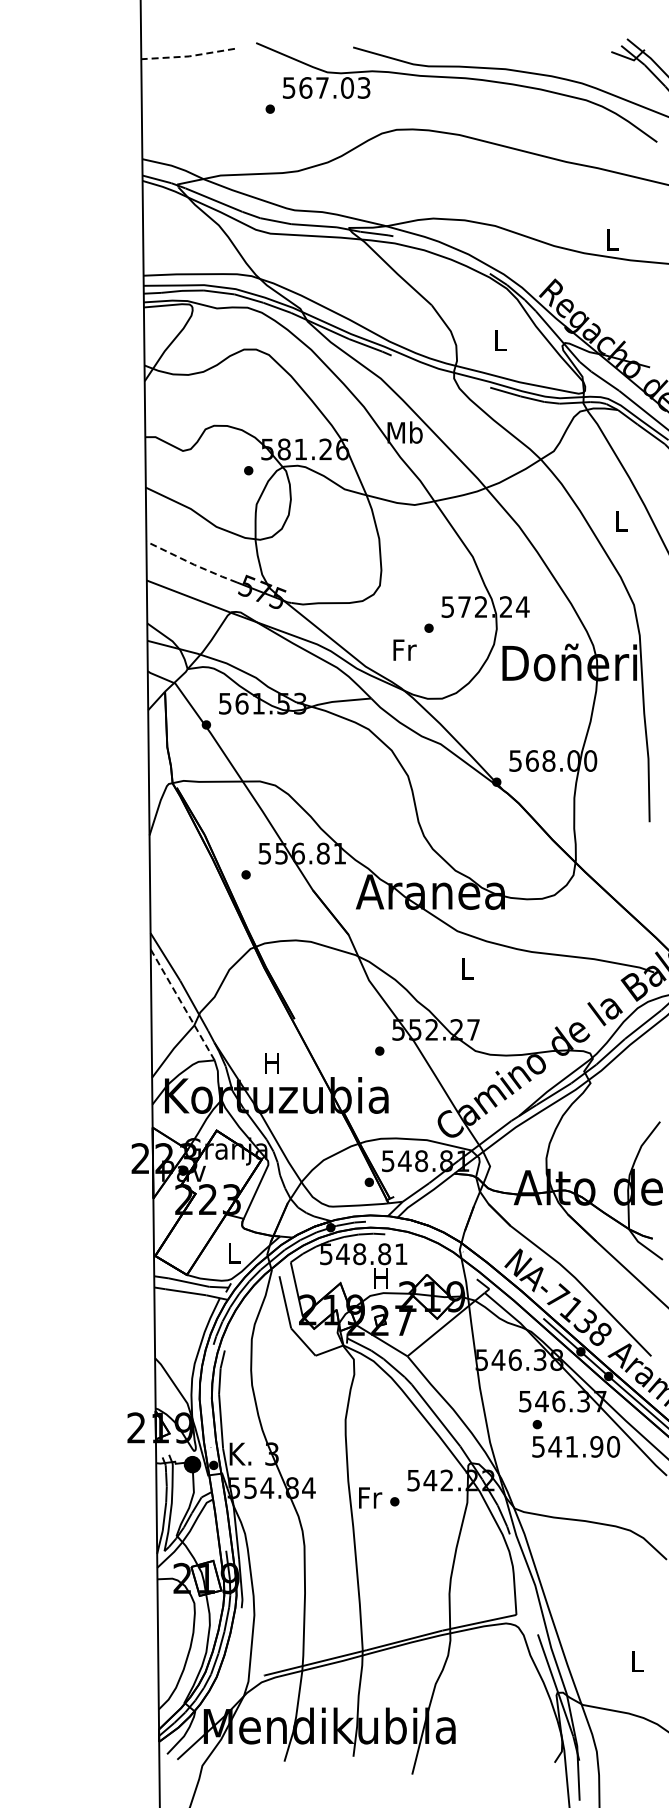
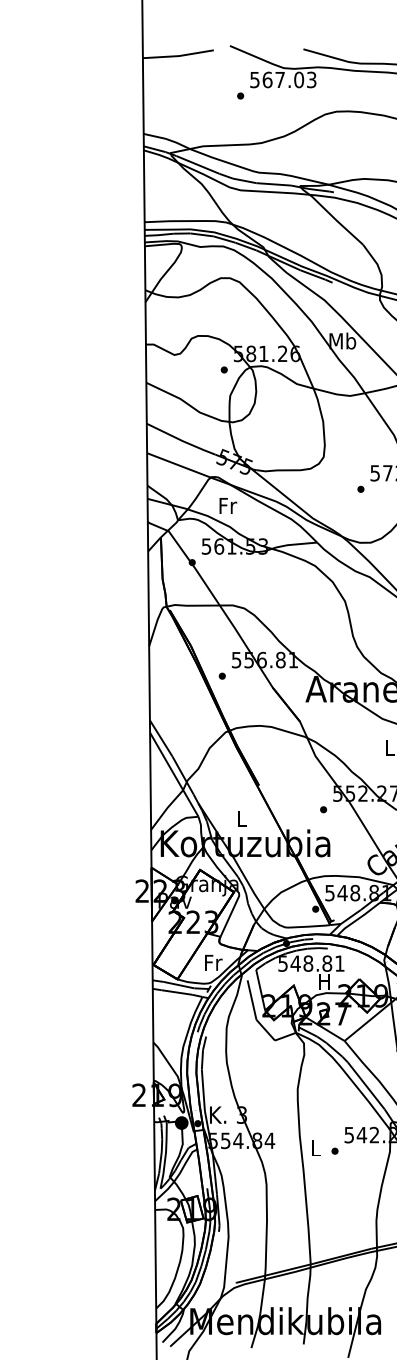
line: (189, 56) -> (179, 56), dashed -> solid
line: (191, 563) -> (180, 440), dashed -> solid
text: (404, 649) -> (227, 505), moved
line: (182, 1004) -> (174, 774), dashed -> solid
text: (271, 1063) -> (241, 819), H -> L
text: (234, 1252) -> (213, 962), L -> Fr
text: (370, 1497) -> (316, 1147), Fr -> L

